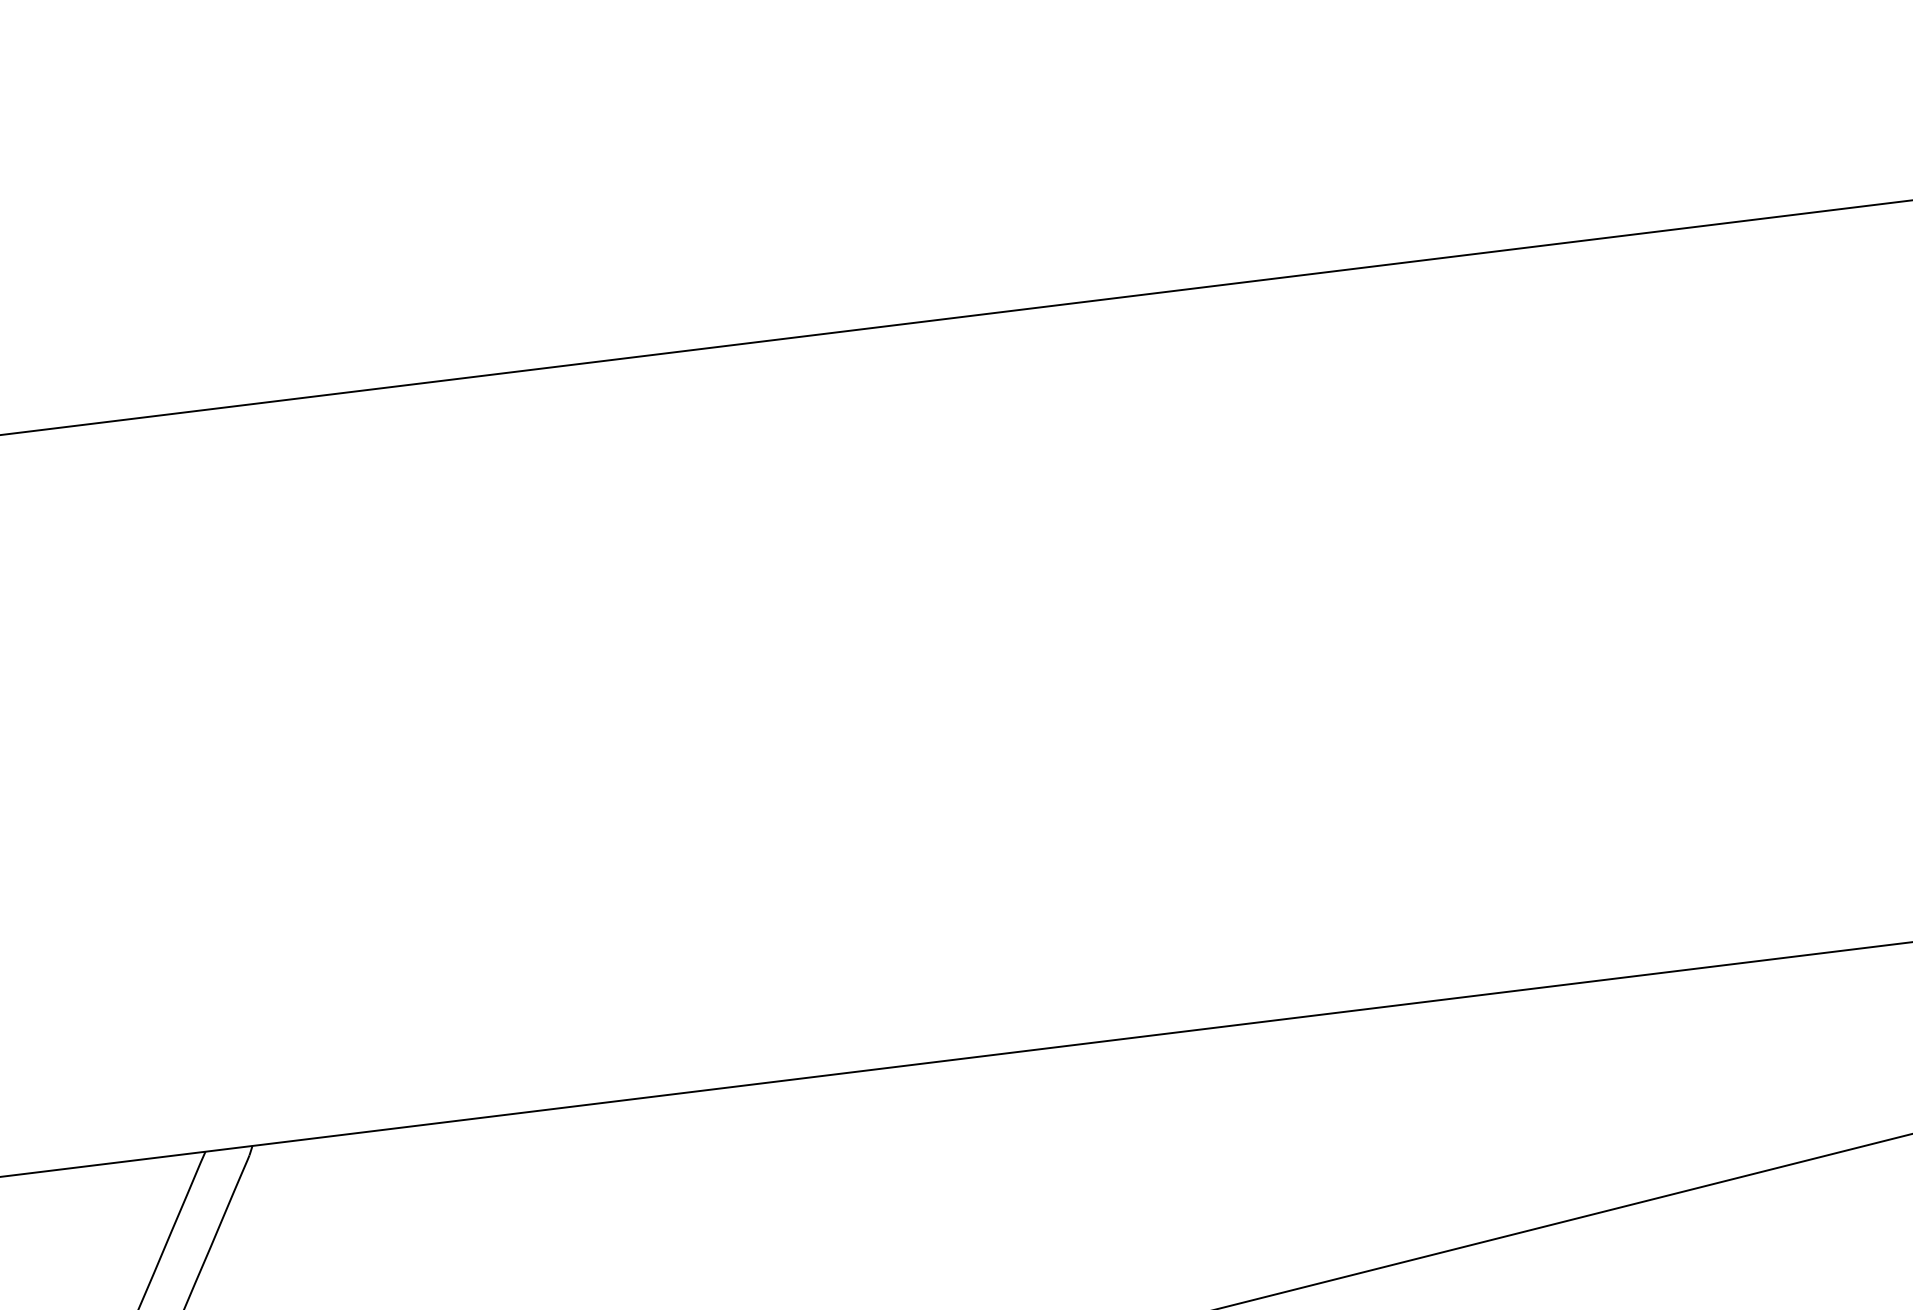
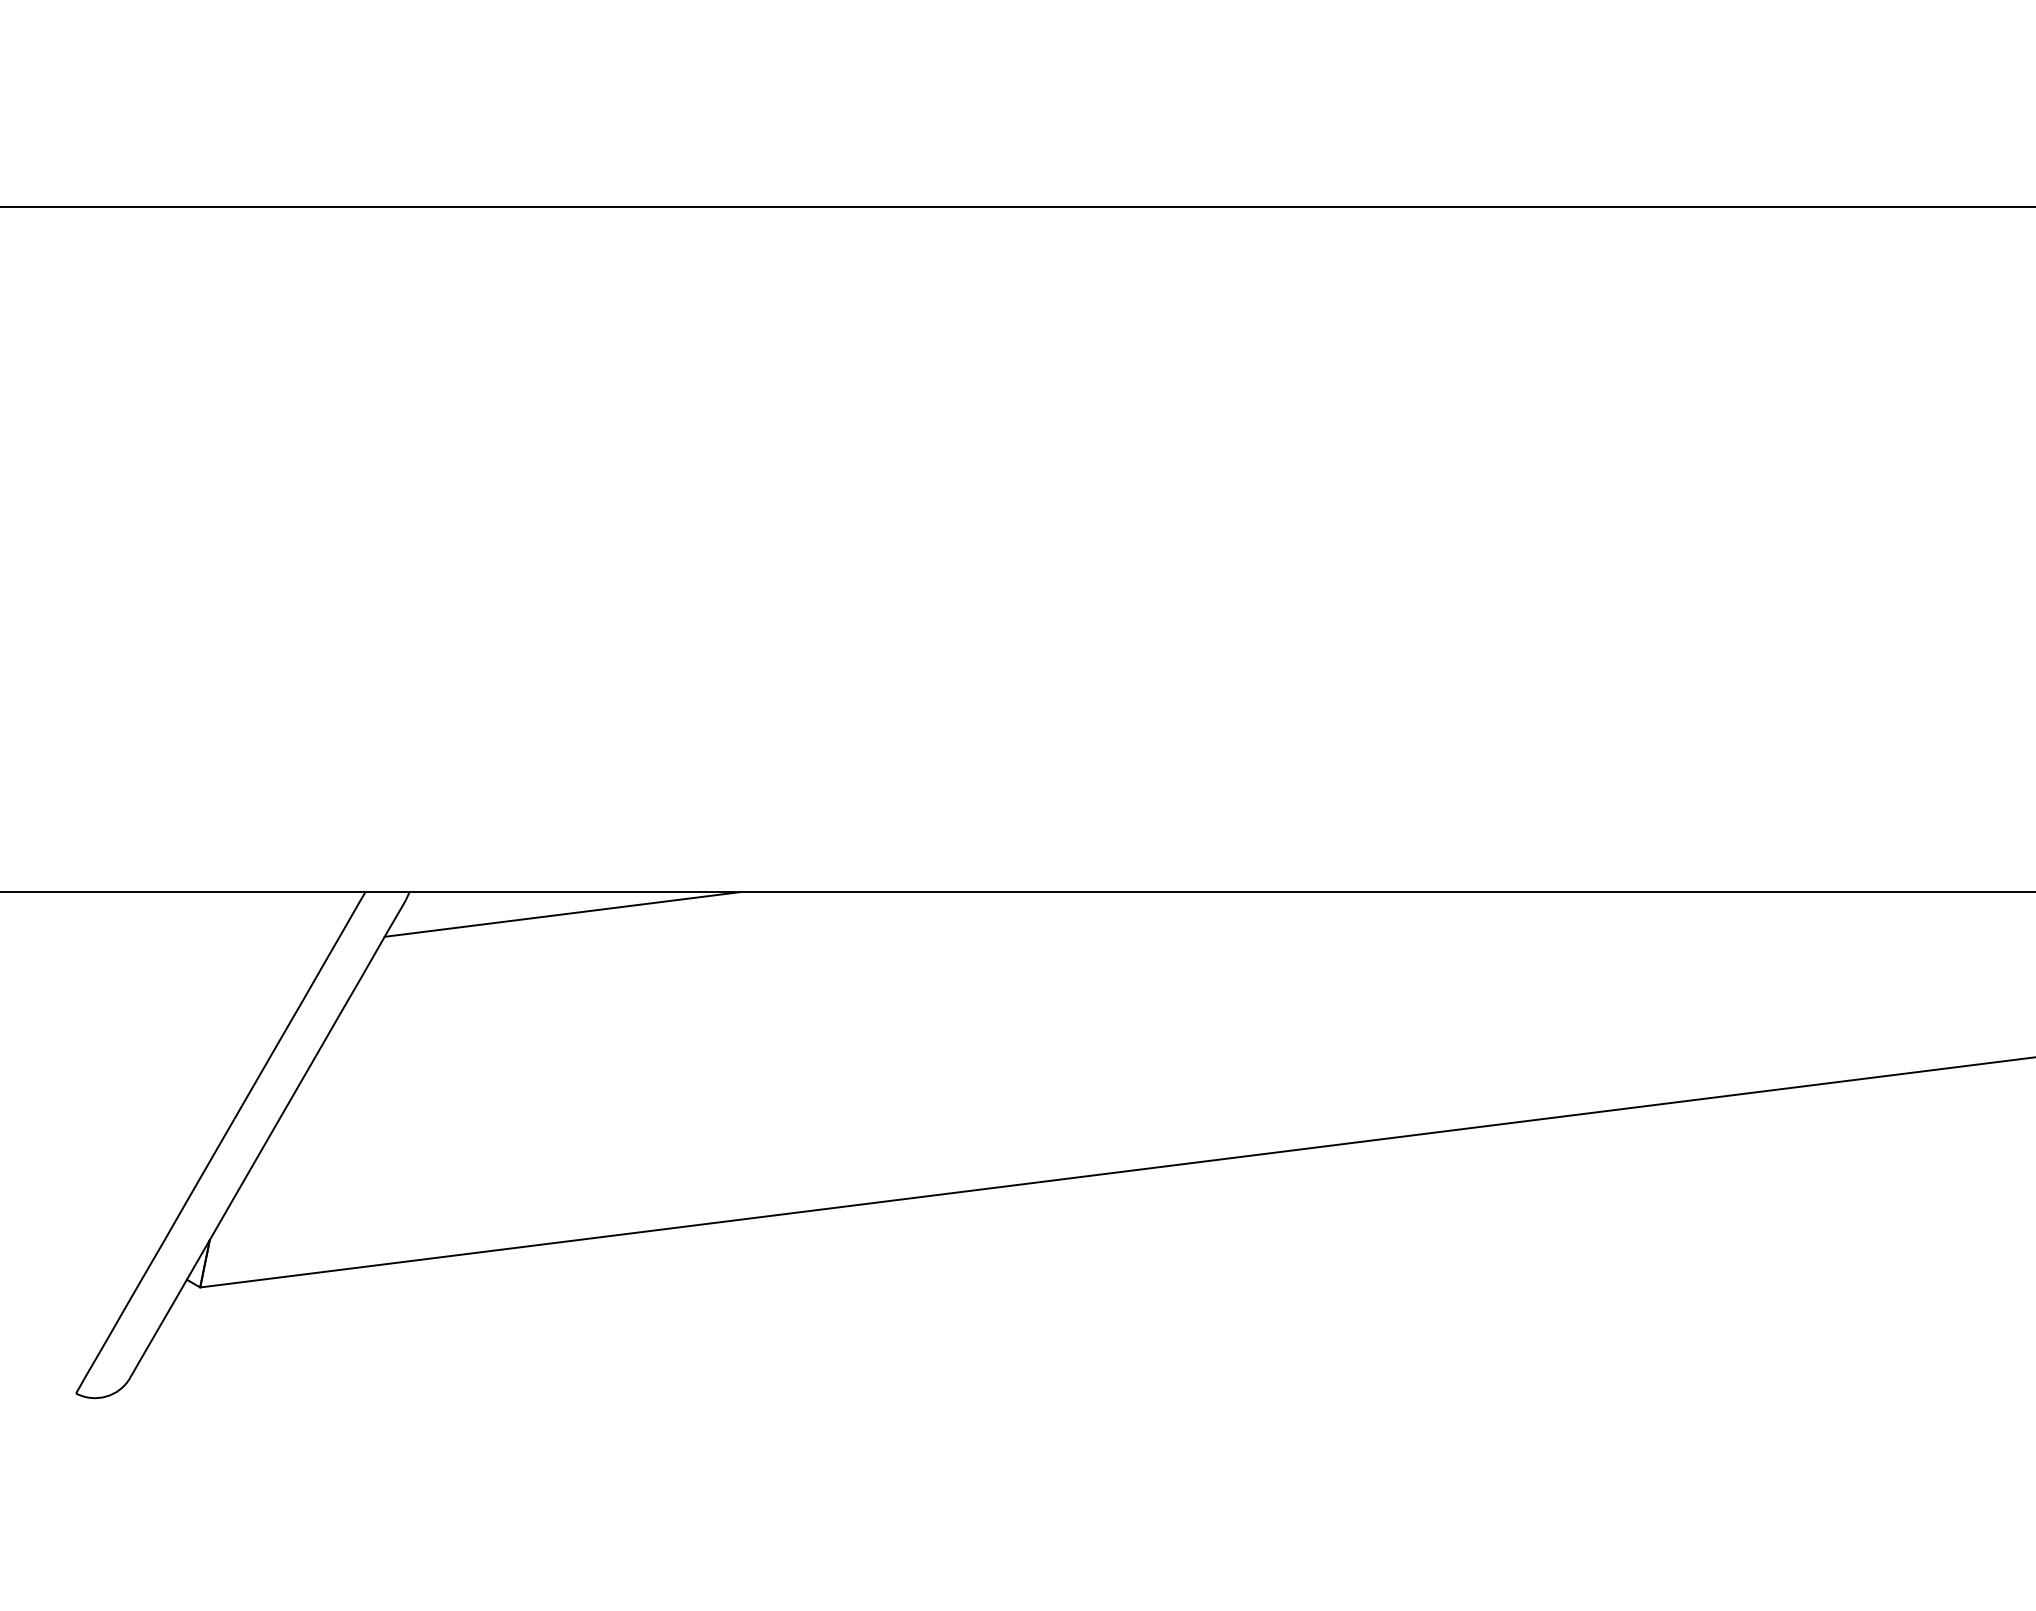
line: (418, 1148) -> (562, 913), added

